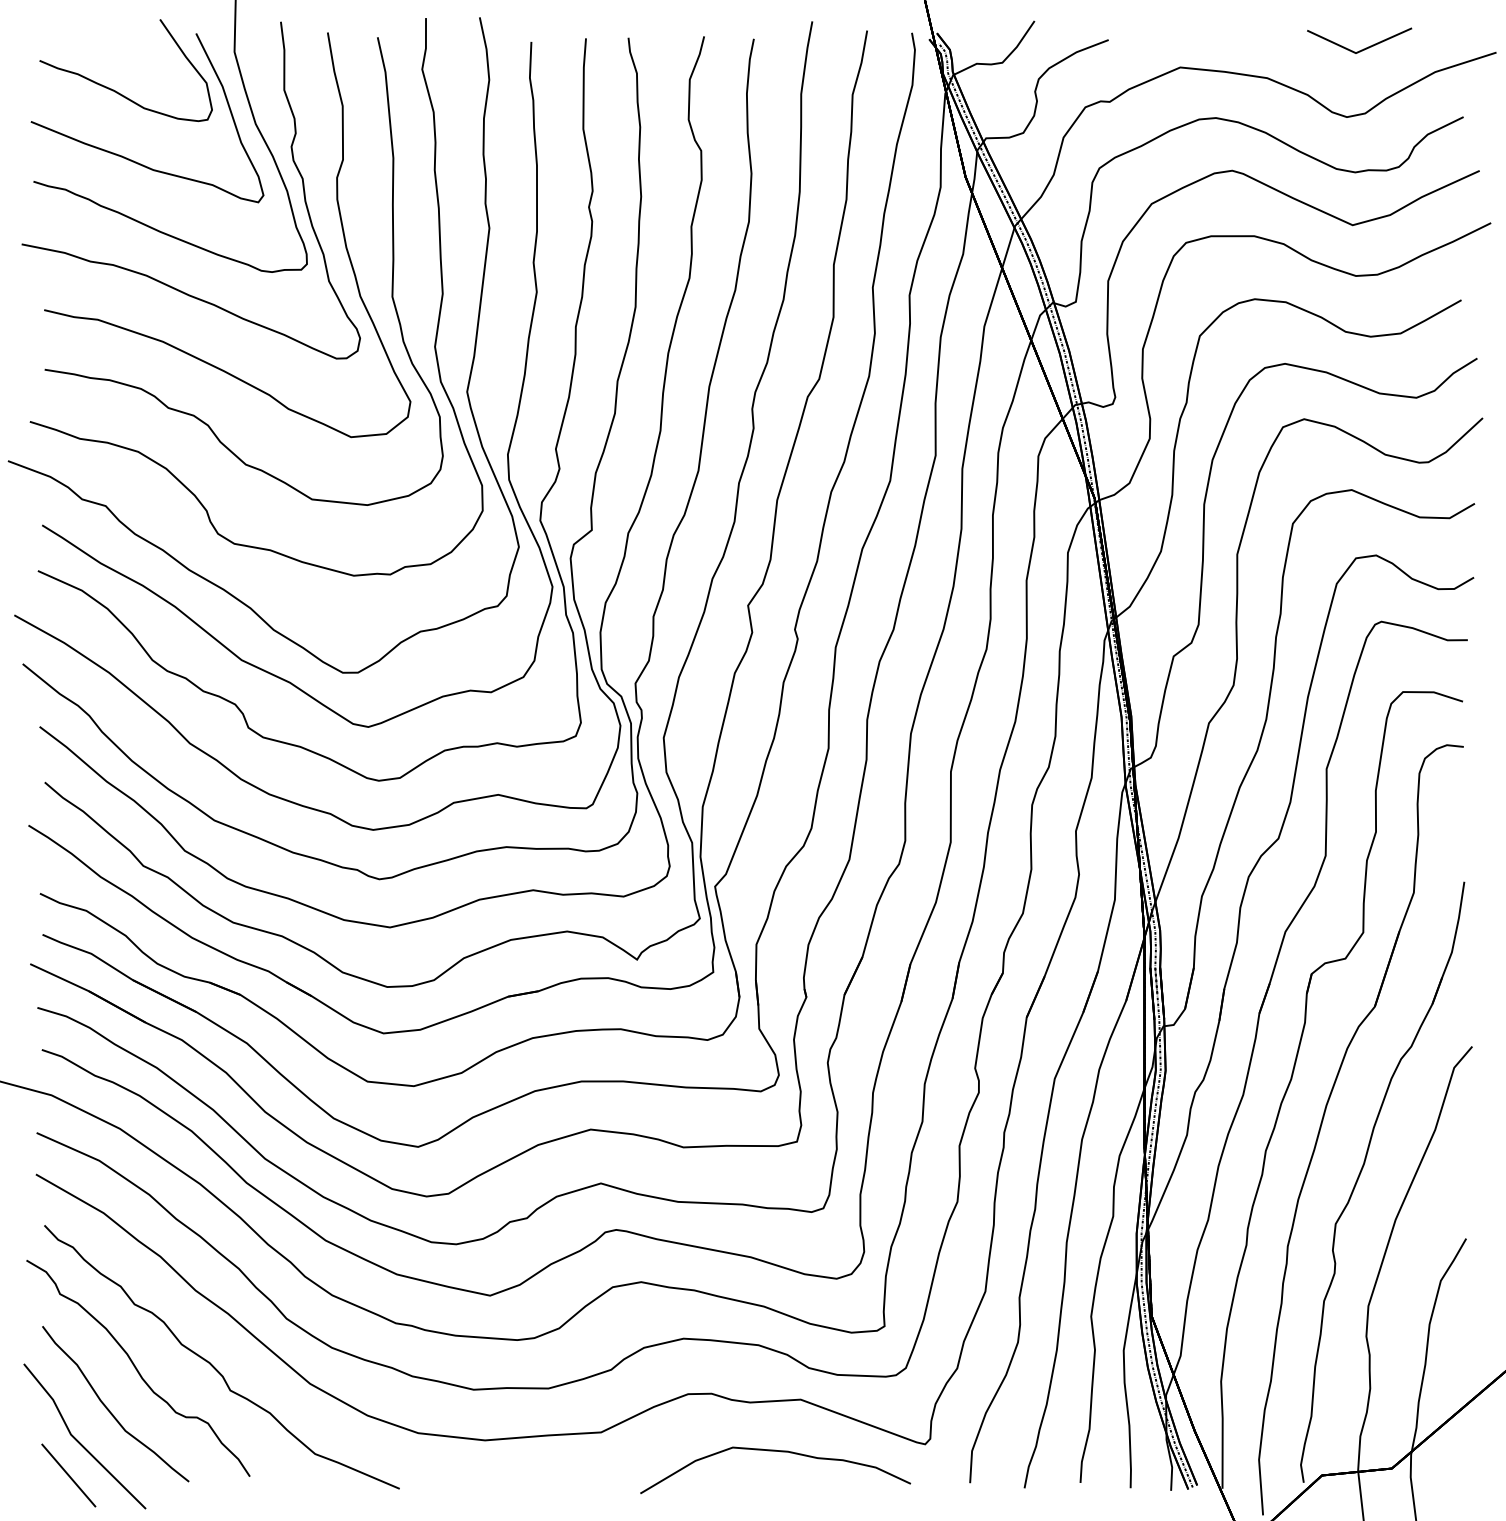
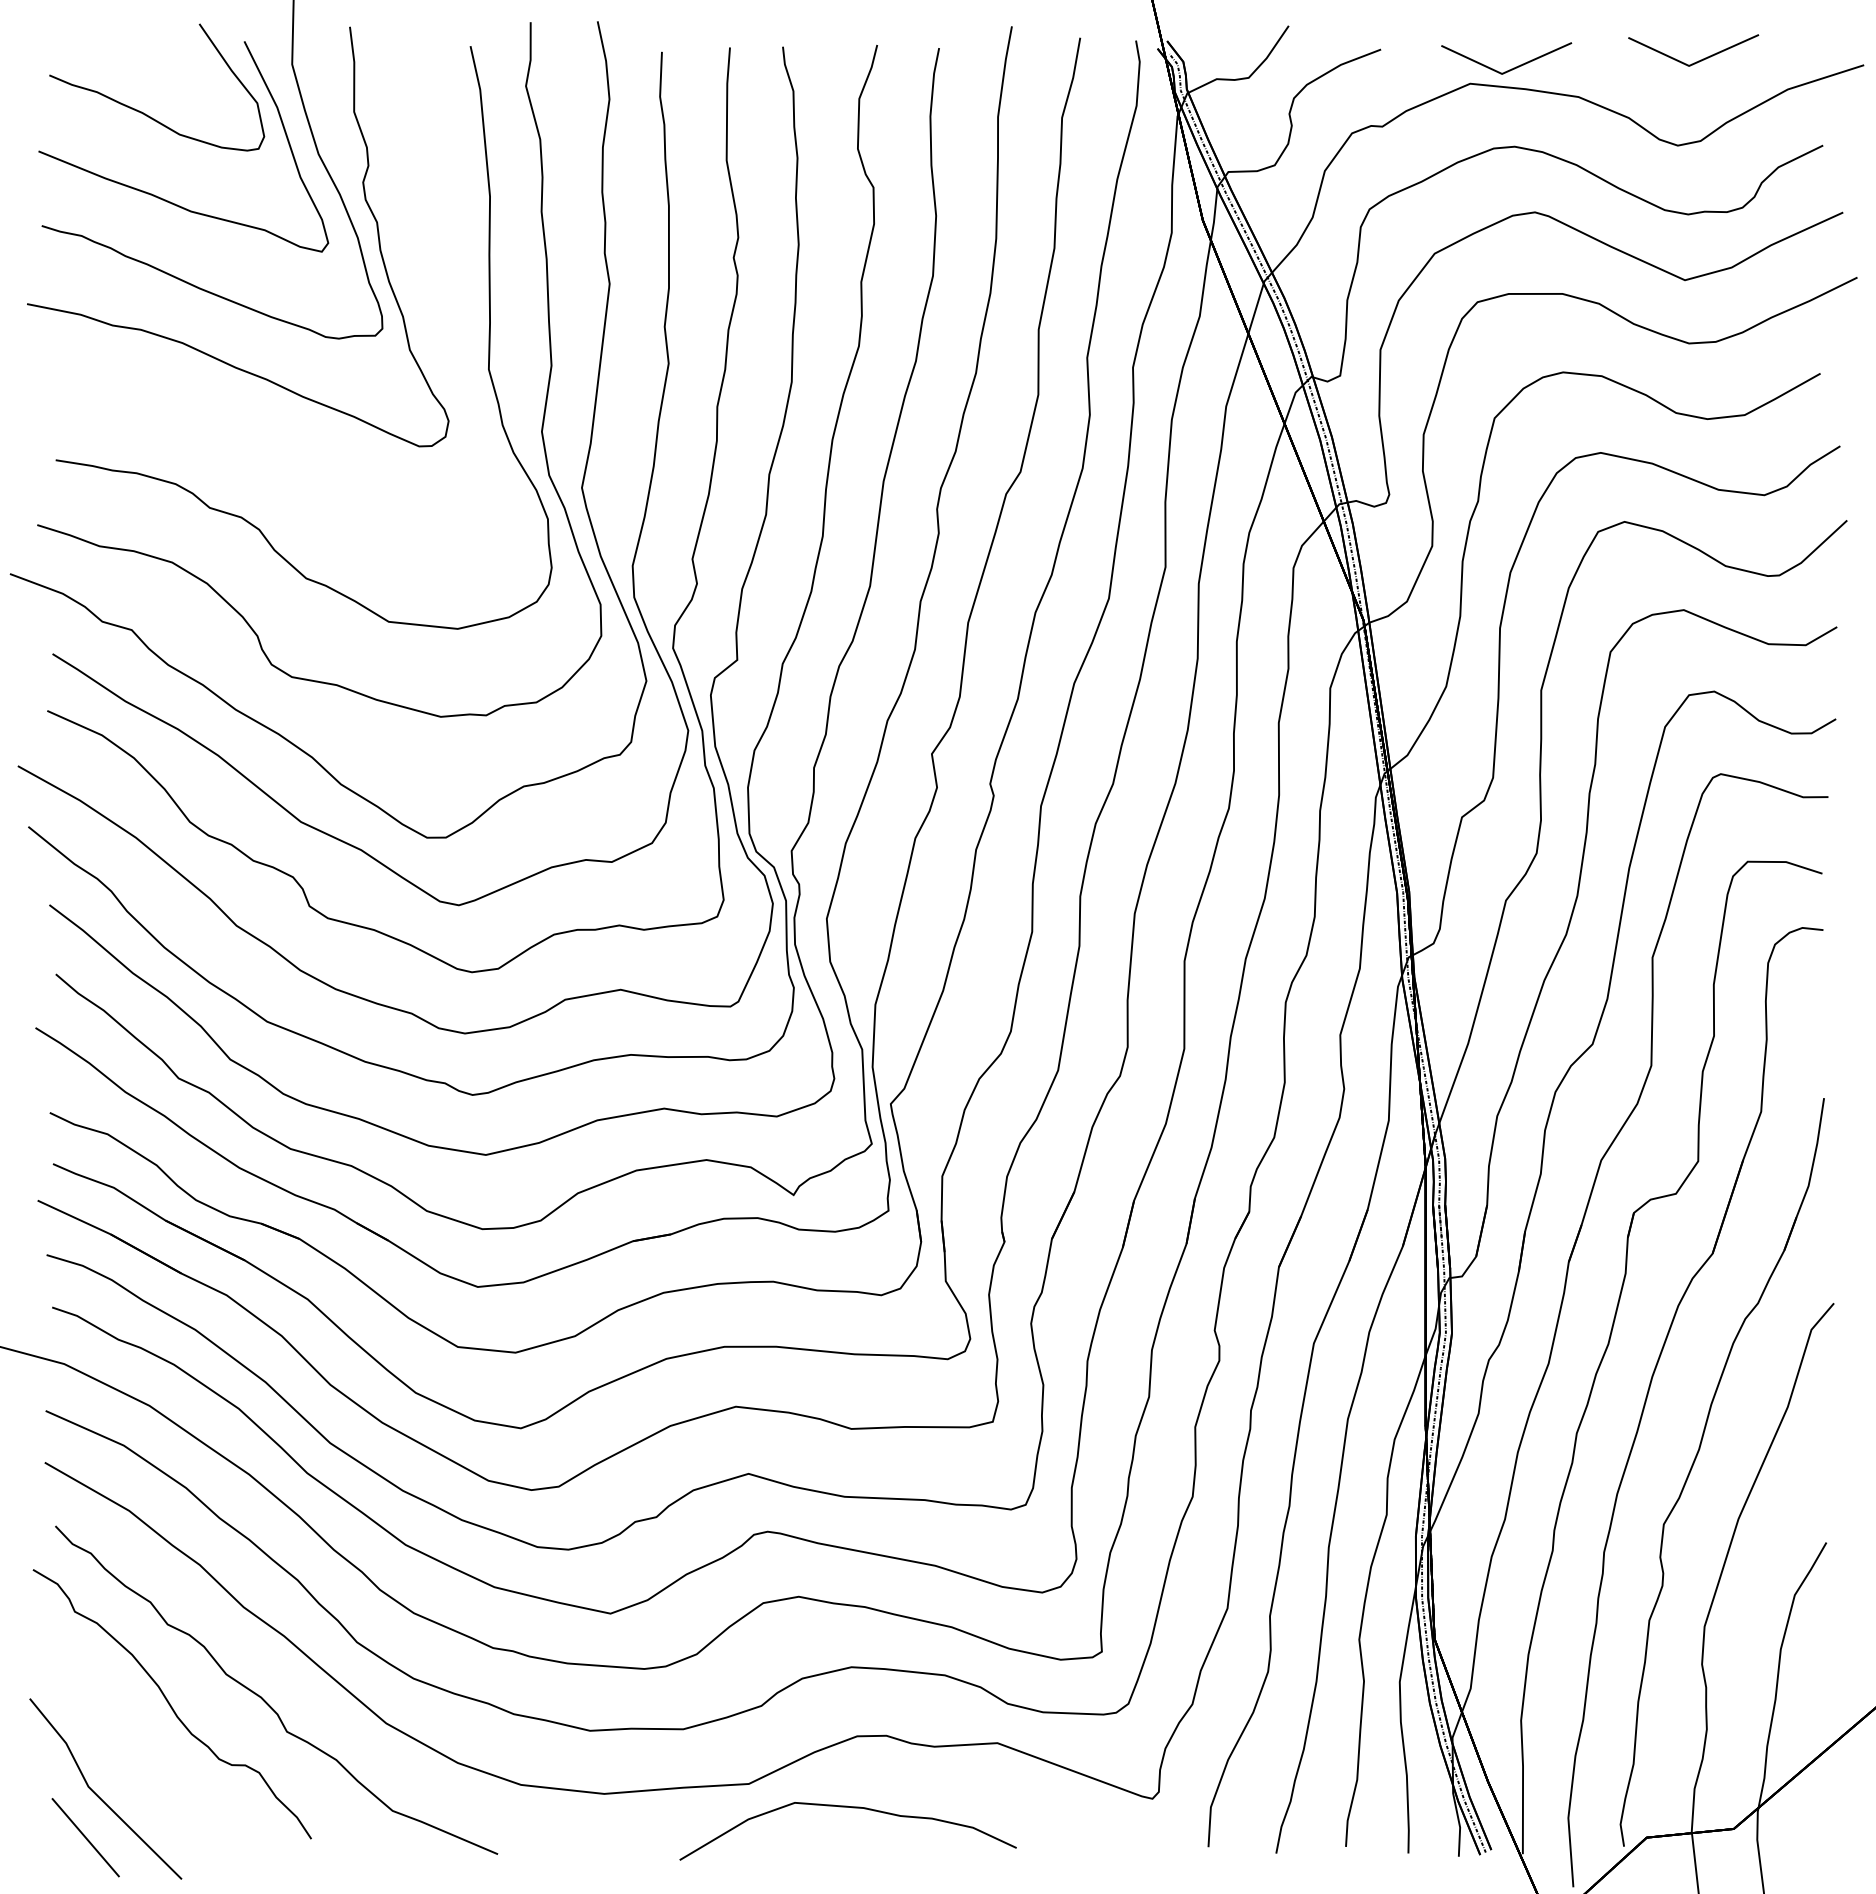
line: (1213, 55) -> (1511, 68), added
part: (339, 214) -> (422, 267), removed
curve: (107, 1407) -> (134, 1753), removed
curve: (779, 1452) -> (852, 1808), moved

